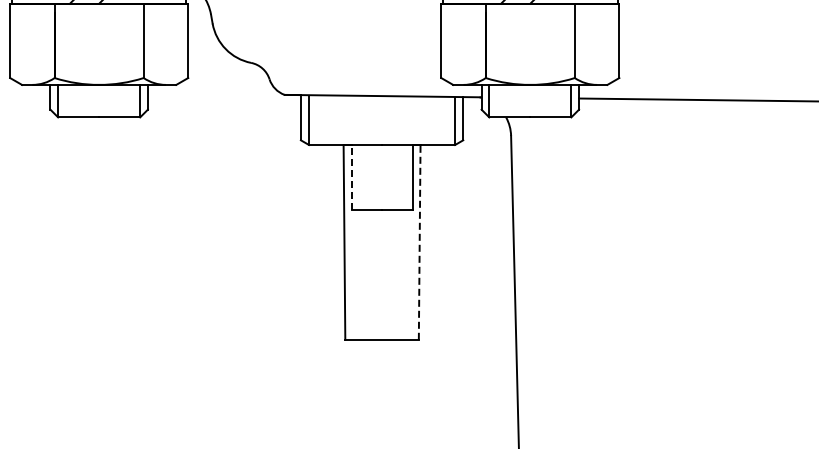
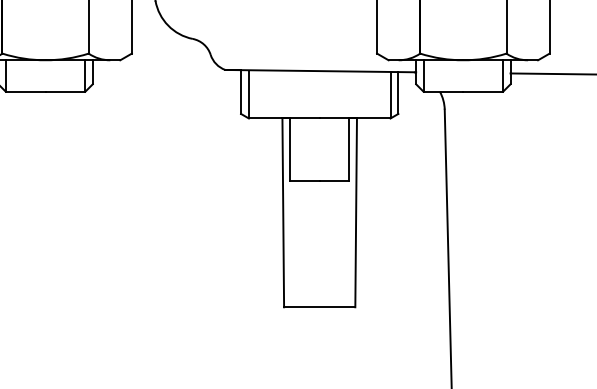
line: (351, 176) -> (290, 149), dashed -> solid
line: (419, 241) -> (355, 212), dashed -> solid

